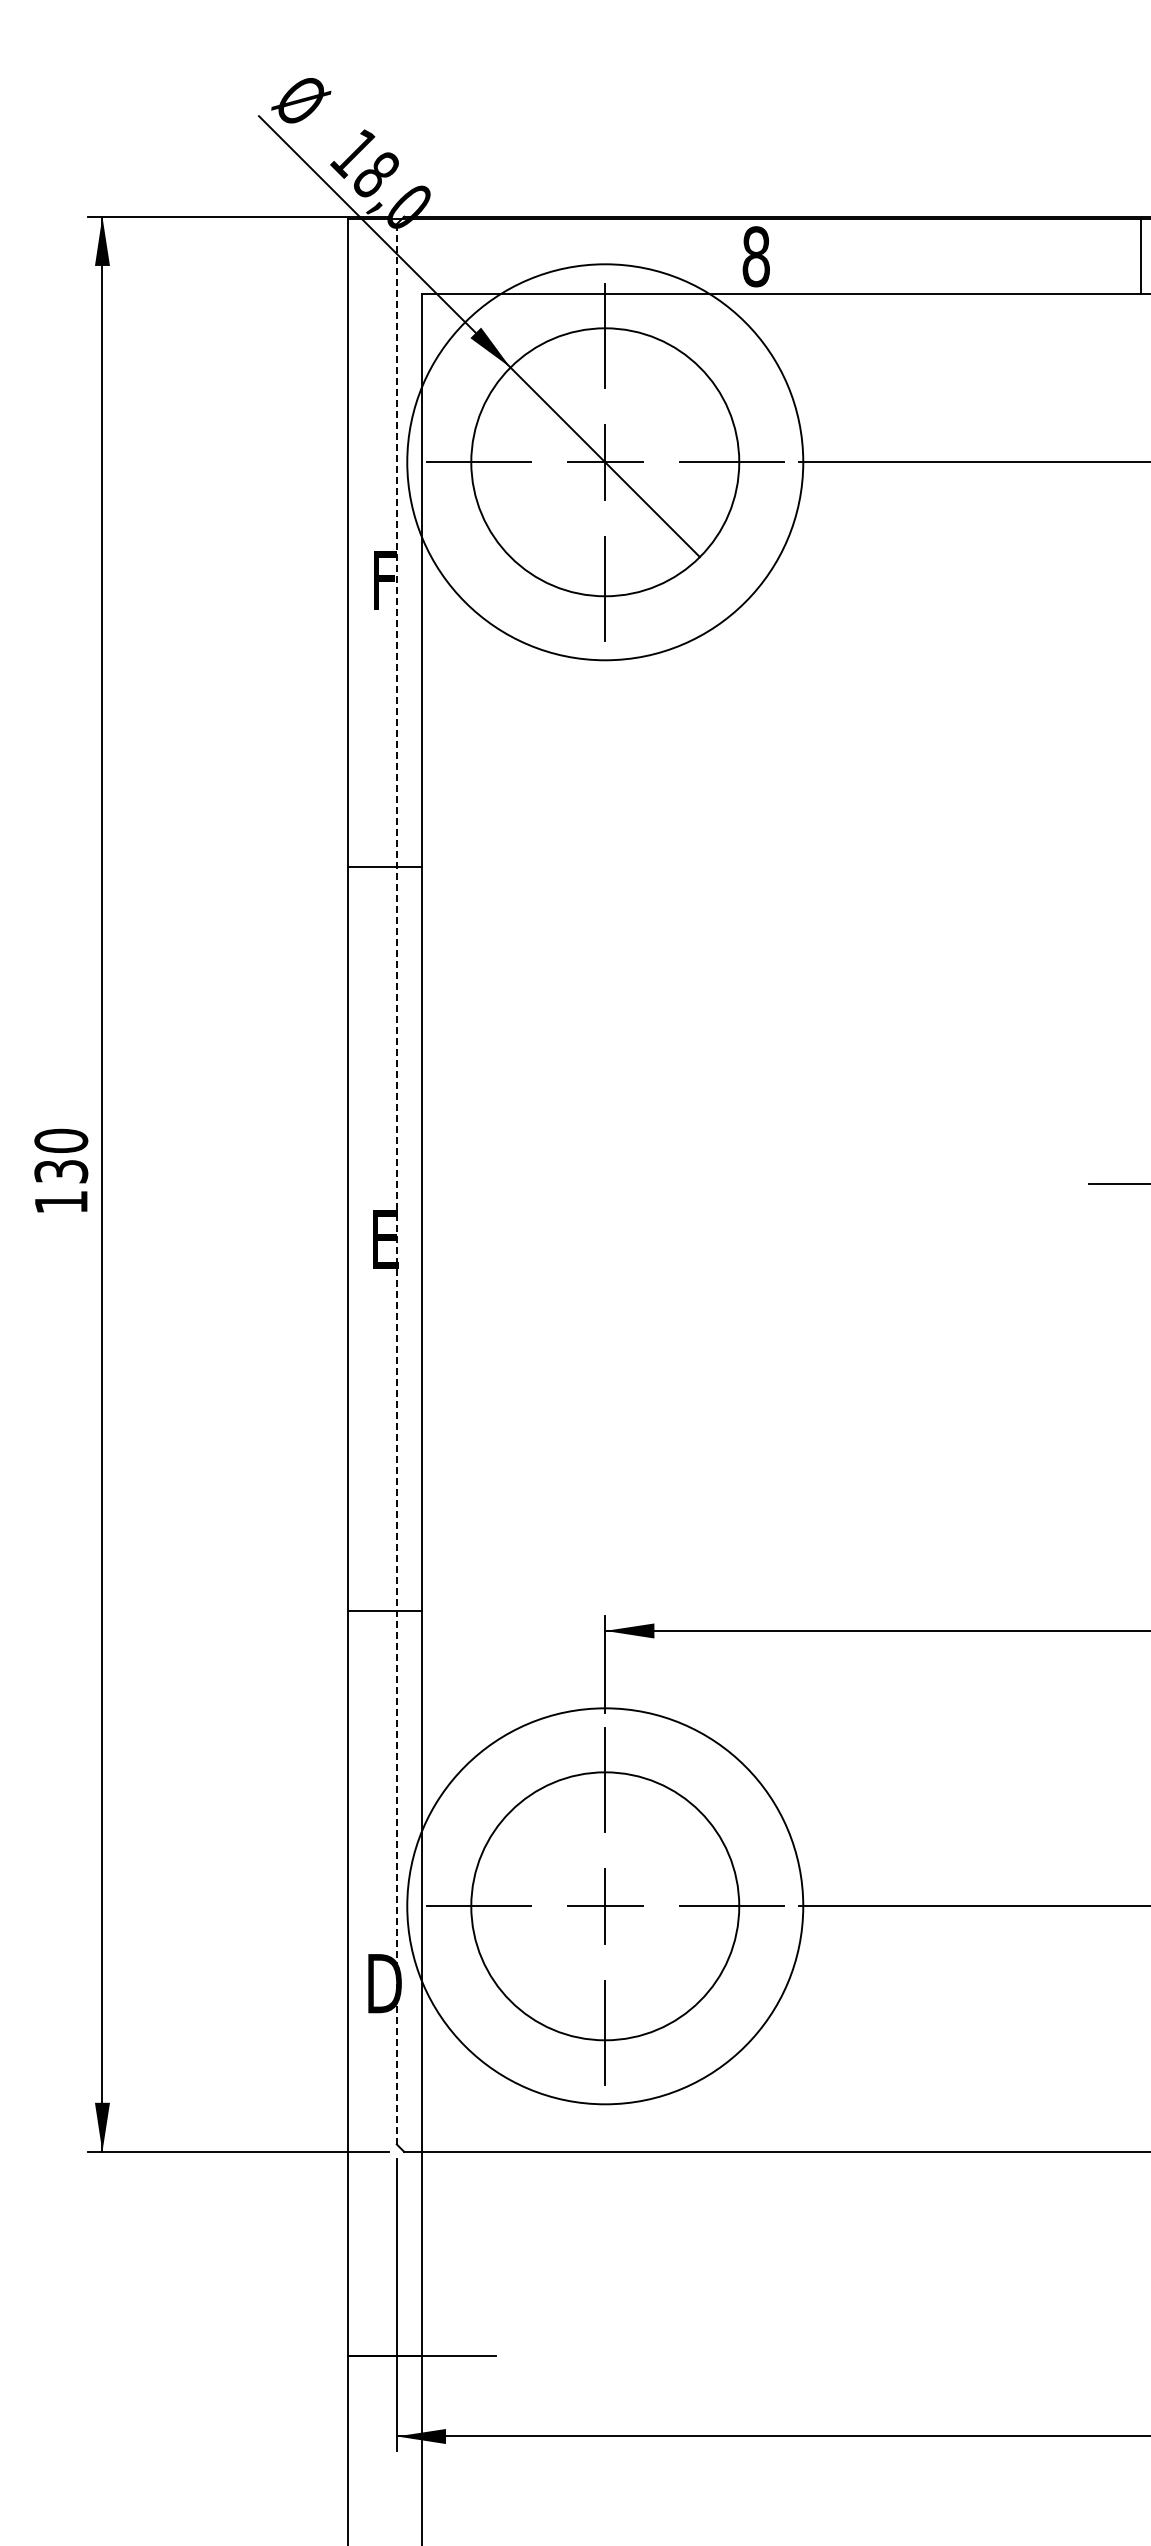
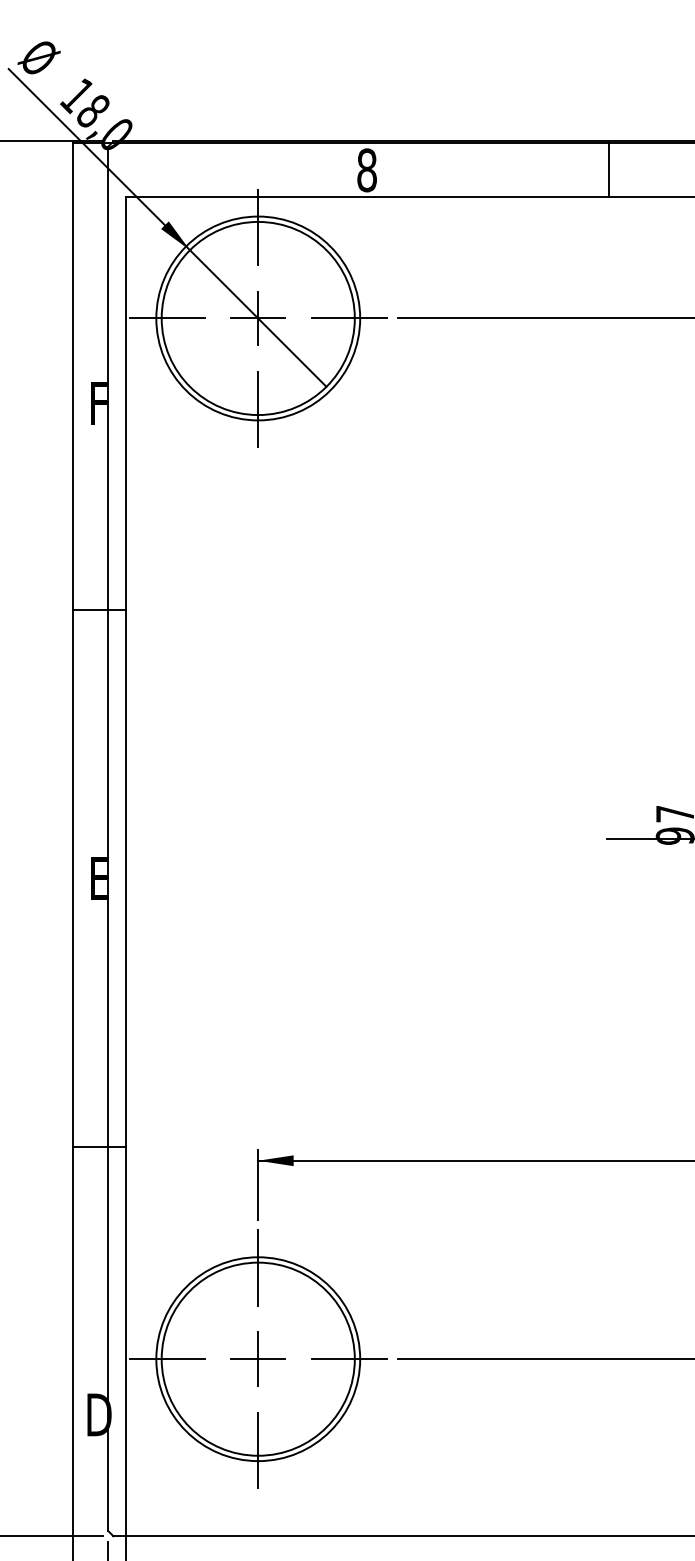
line: (1140, 256) -> (608, 170), moved
circle: (604, 461) -> (257, 317), size x0.71
line: (396, 1184) -> (107, 838), dashed -> solid
circle: (604, 1905) -> (257, 1358), size x0.71

